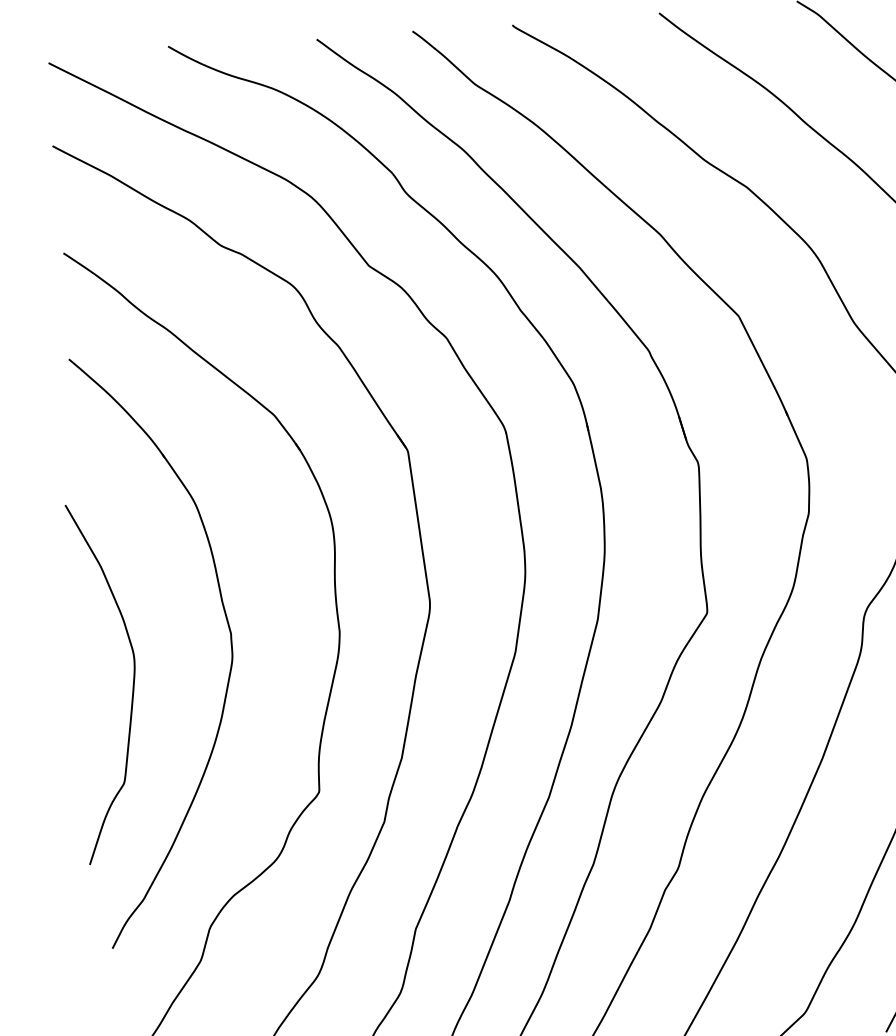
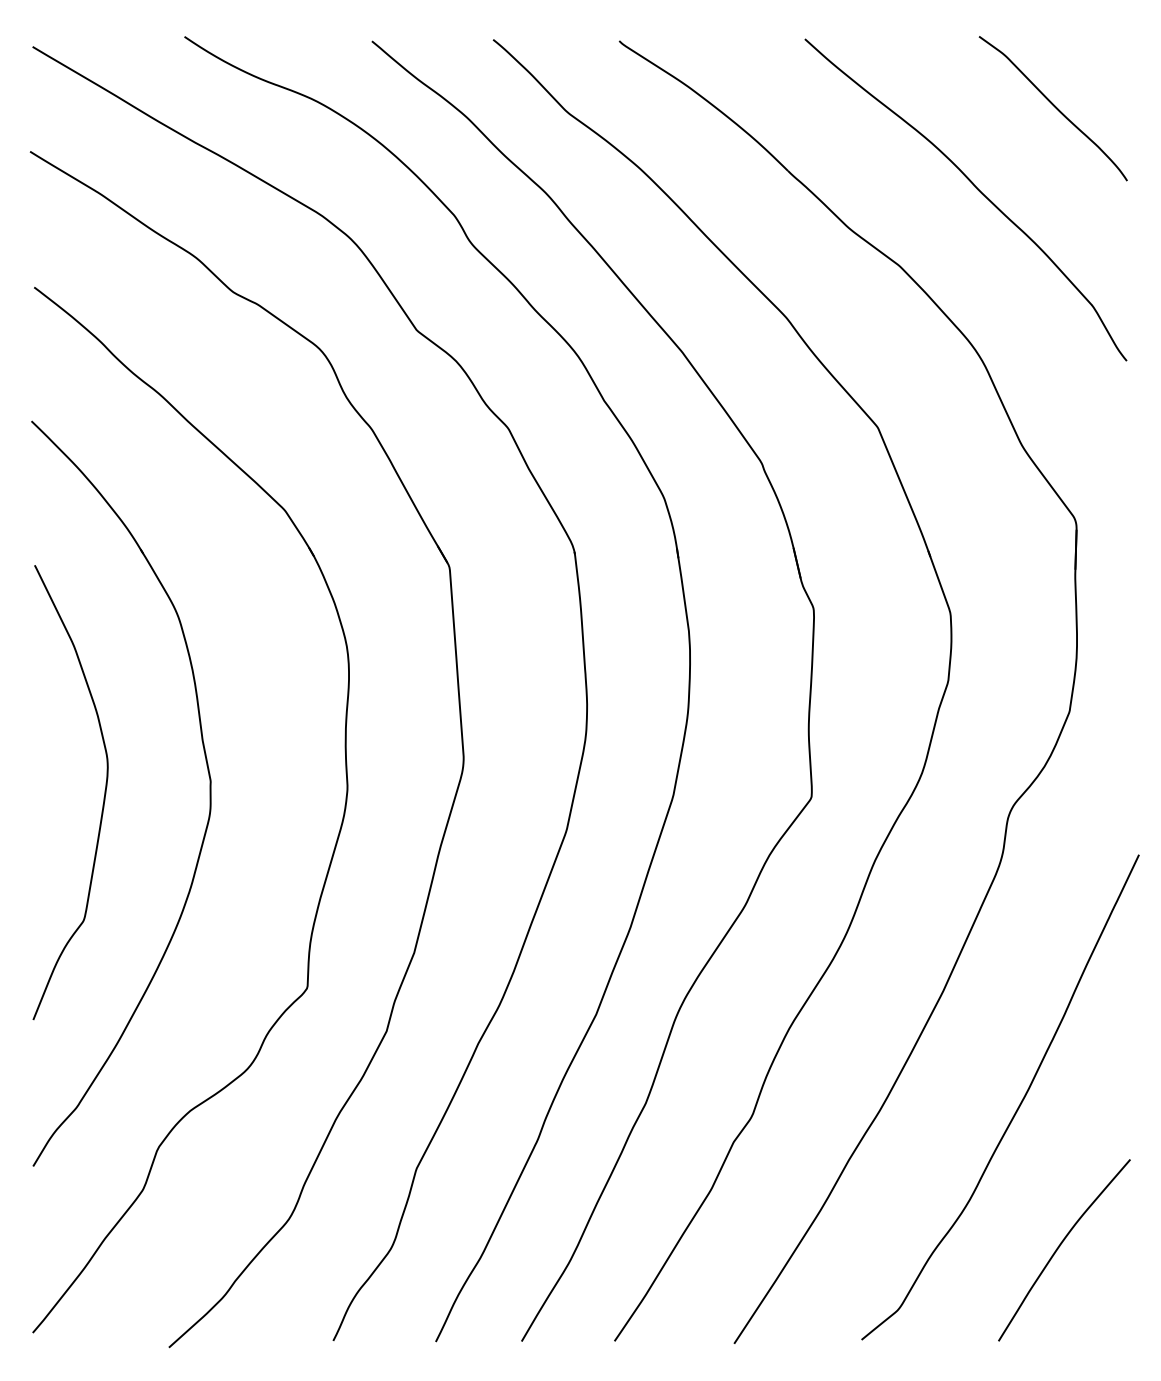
curve: (132, 684) -> (103, 797), moved

